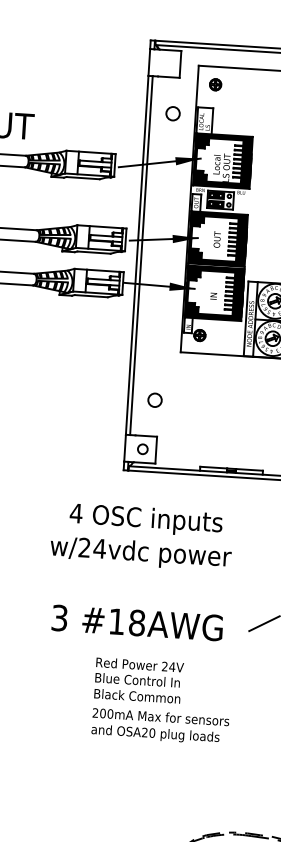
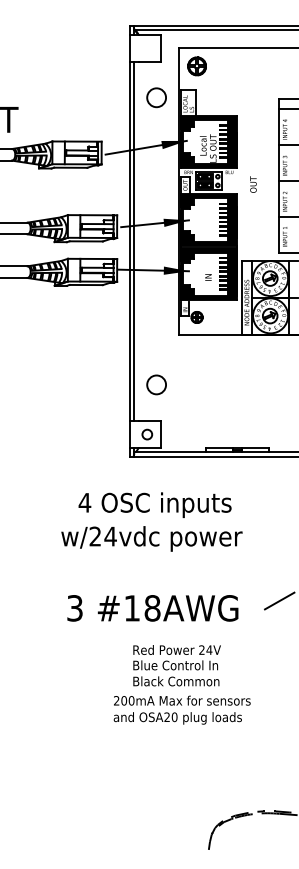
part: (215, 83) -> (196, 65), size x1.6
circle: (172, 113) -> (155, 97), size x1.4
text: (217, 239) -> (253, 184), moved
circle: (154, 399) -> (155, 384), size x1.4
text: (138, 680) -> (176, 665), moved

